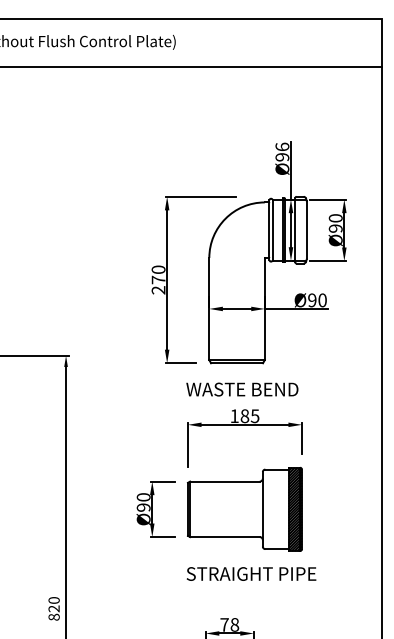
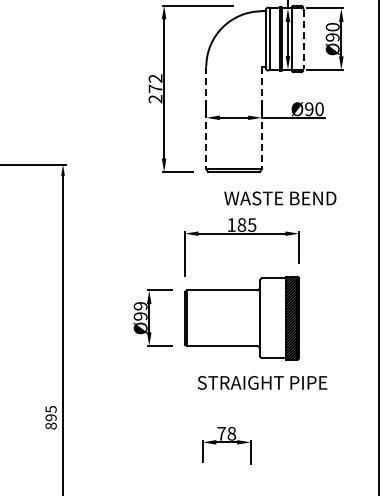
line: (306, 230) -> (303, 39), solid -> dashed
text: (158, 269) -> (155, 78), 270 -> 272
line: (209, 309) -> (206, 118), solid -> dashed
line: (264, 309) -> (261, 118), solid -> dashed
text: (242, 389) -> (280, 198), moved
text: (143, 497) -> (140, 306), Ø90 -> Ø99
text: (251, 573) -> (262, 382), moved
text: (53, 604) -> (50, 413), 820 -> 895

